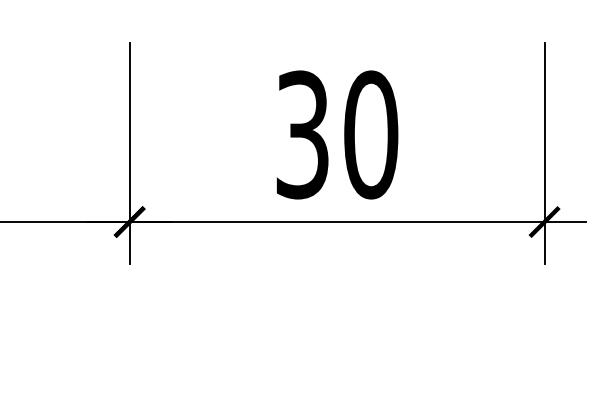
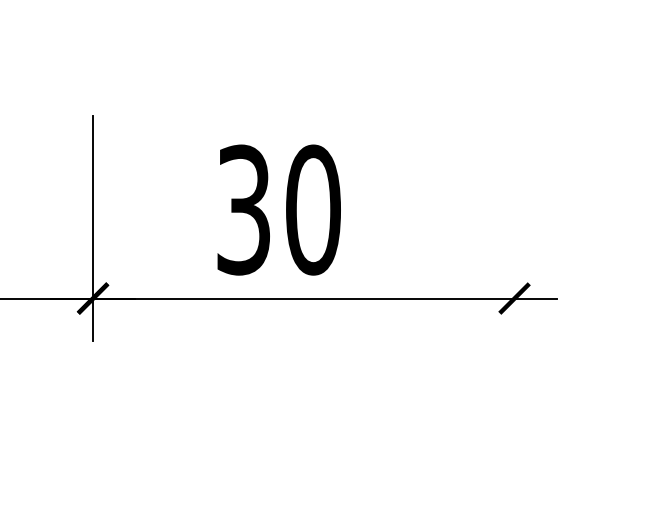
text: (336, 134) -> (278, 209), moved
line: (544, 153) -> (514, 228), removed

